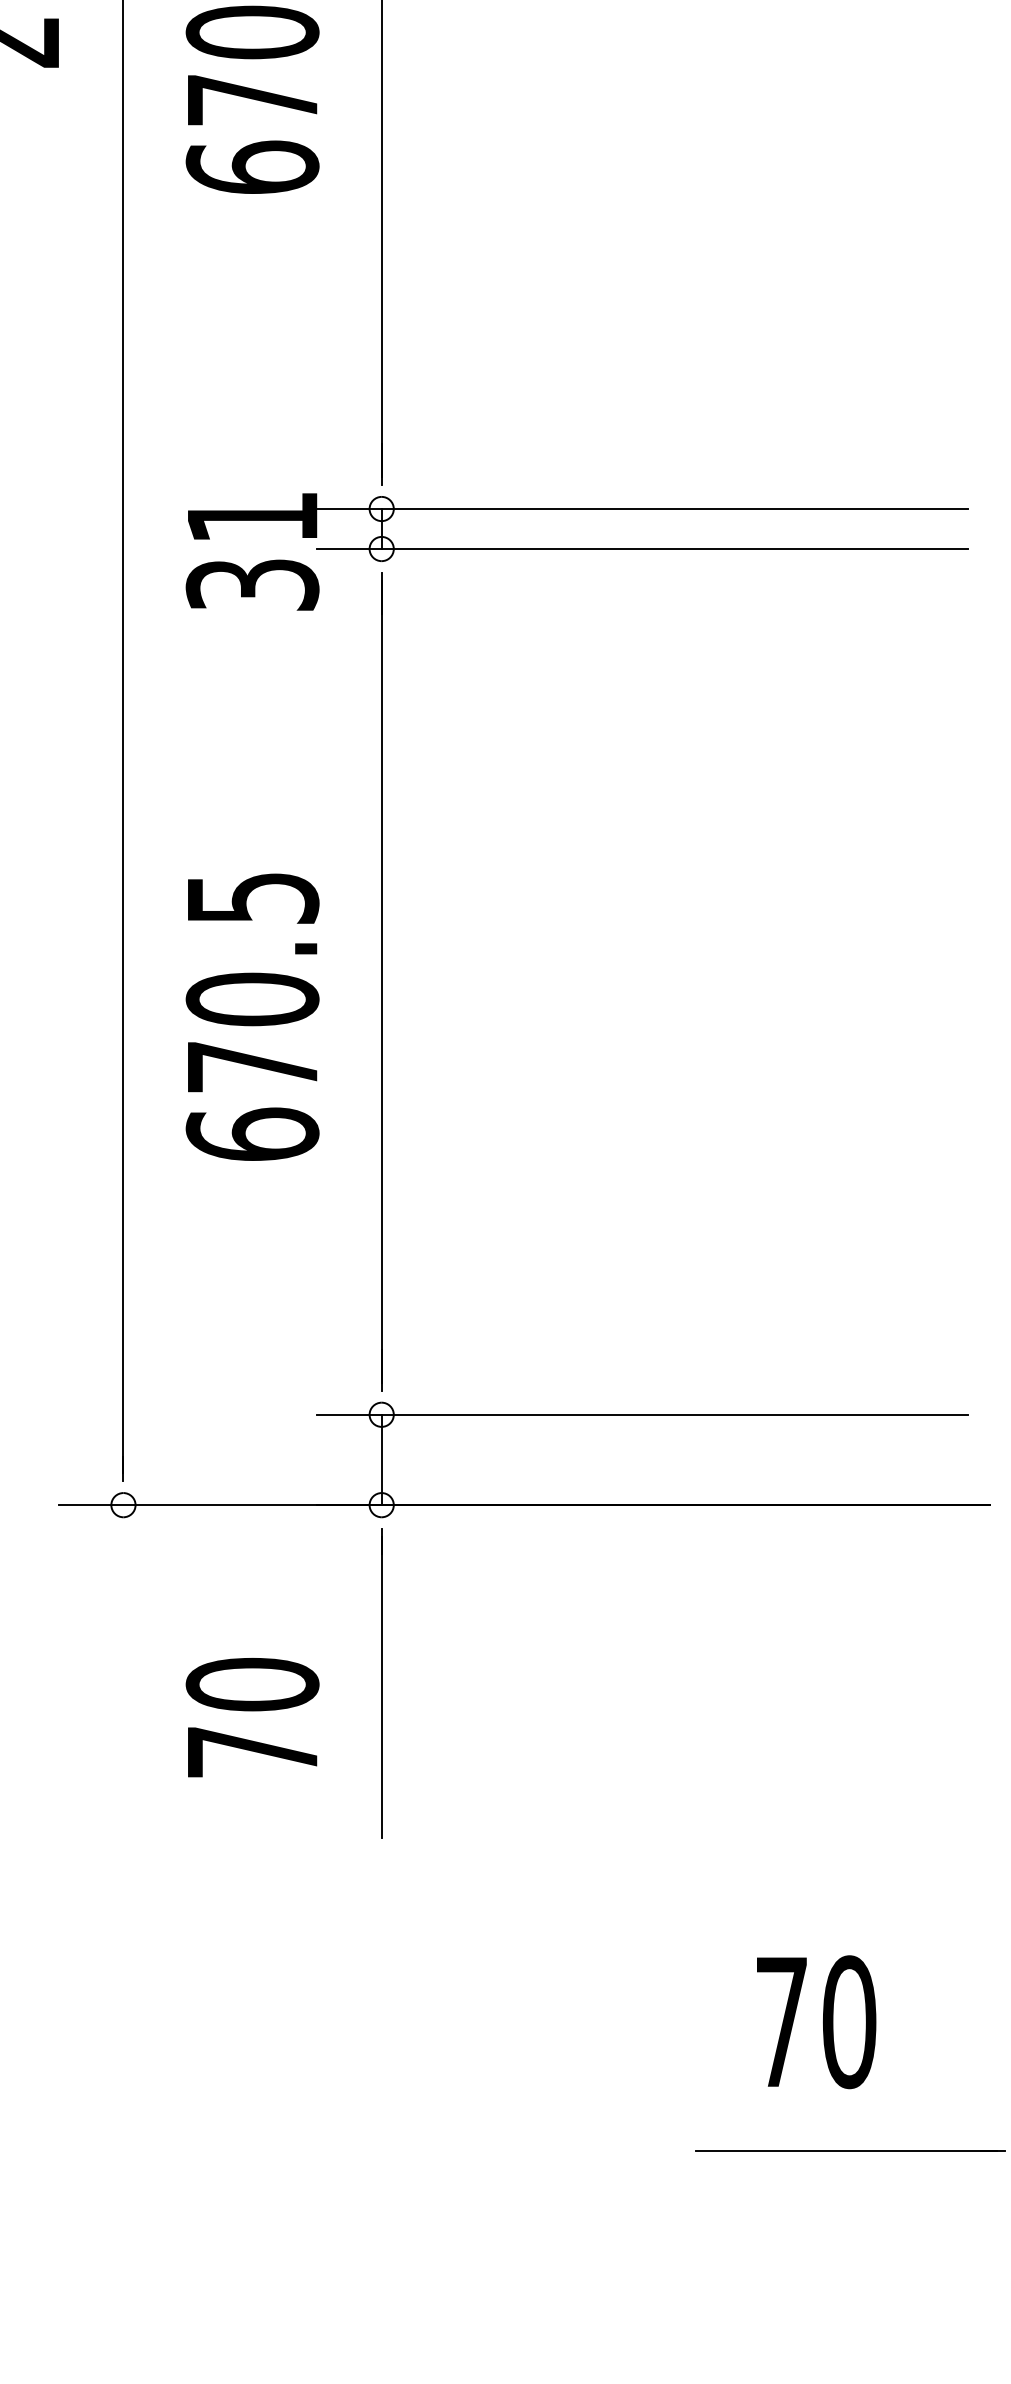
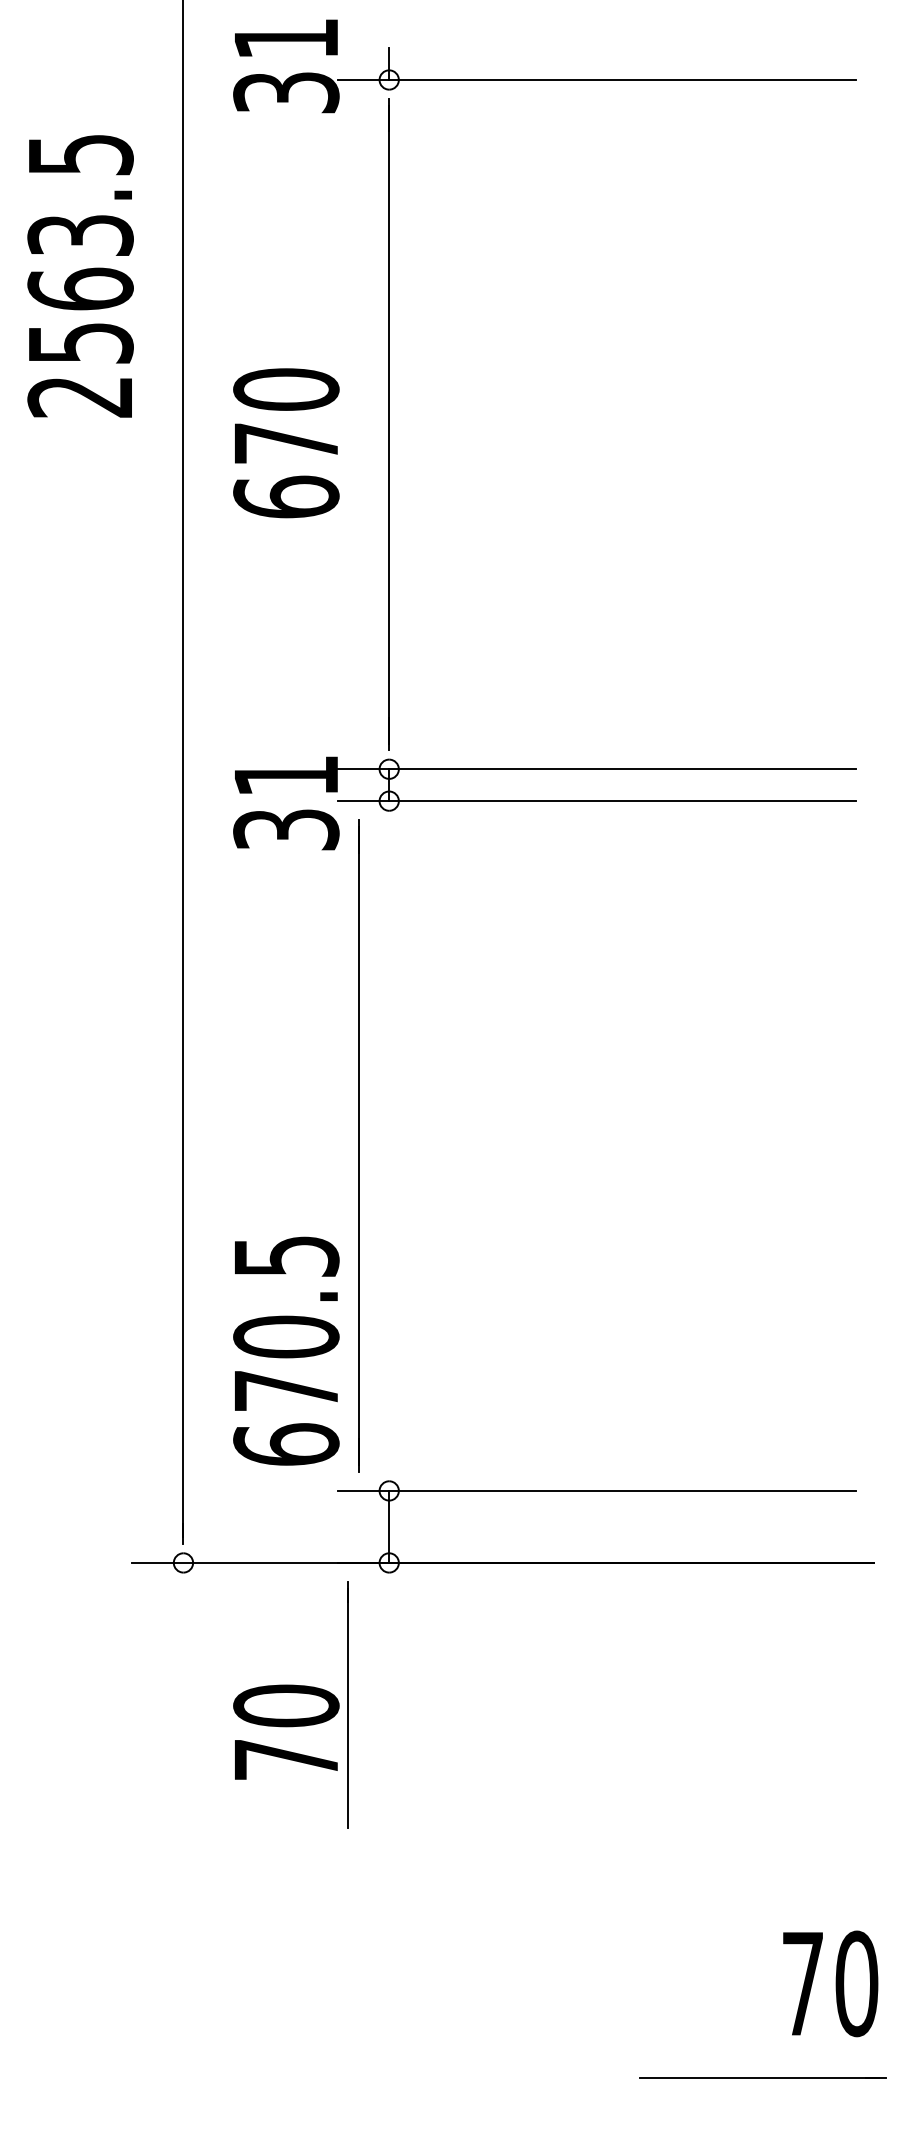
line: (380, 981) -> (358, 1145), moved
text: (252, 1016) -> (286, 1350), moved
line: (380, 1682) -> (347, 1704), moved
text: (816, 2021) -> (830, 1983), moved

